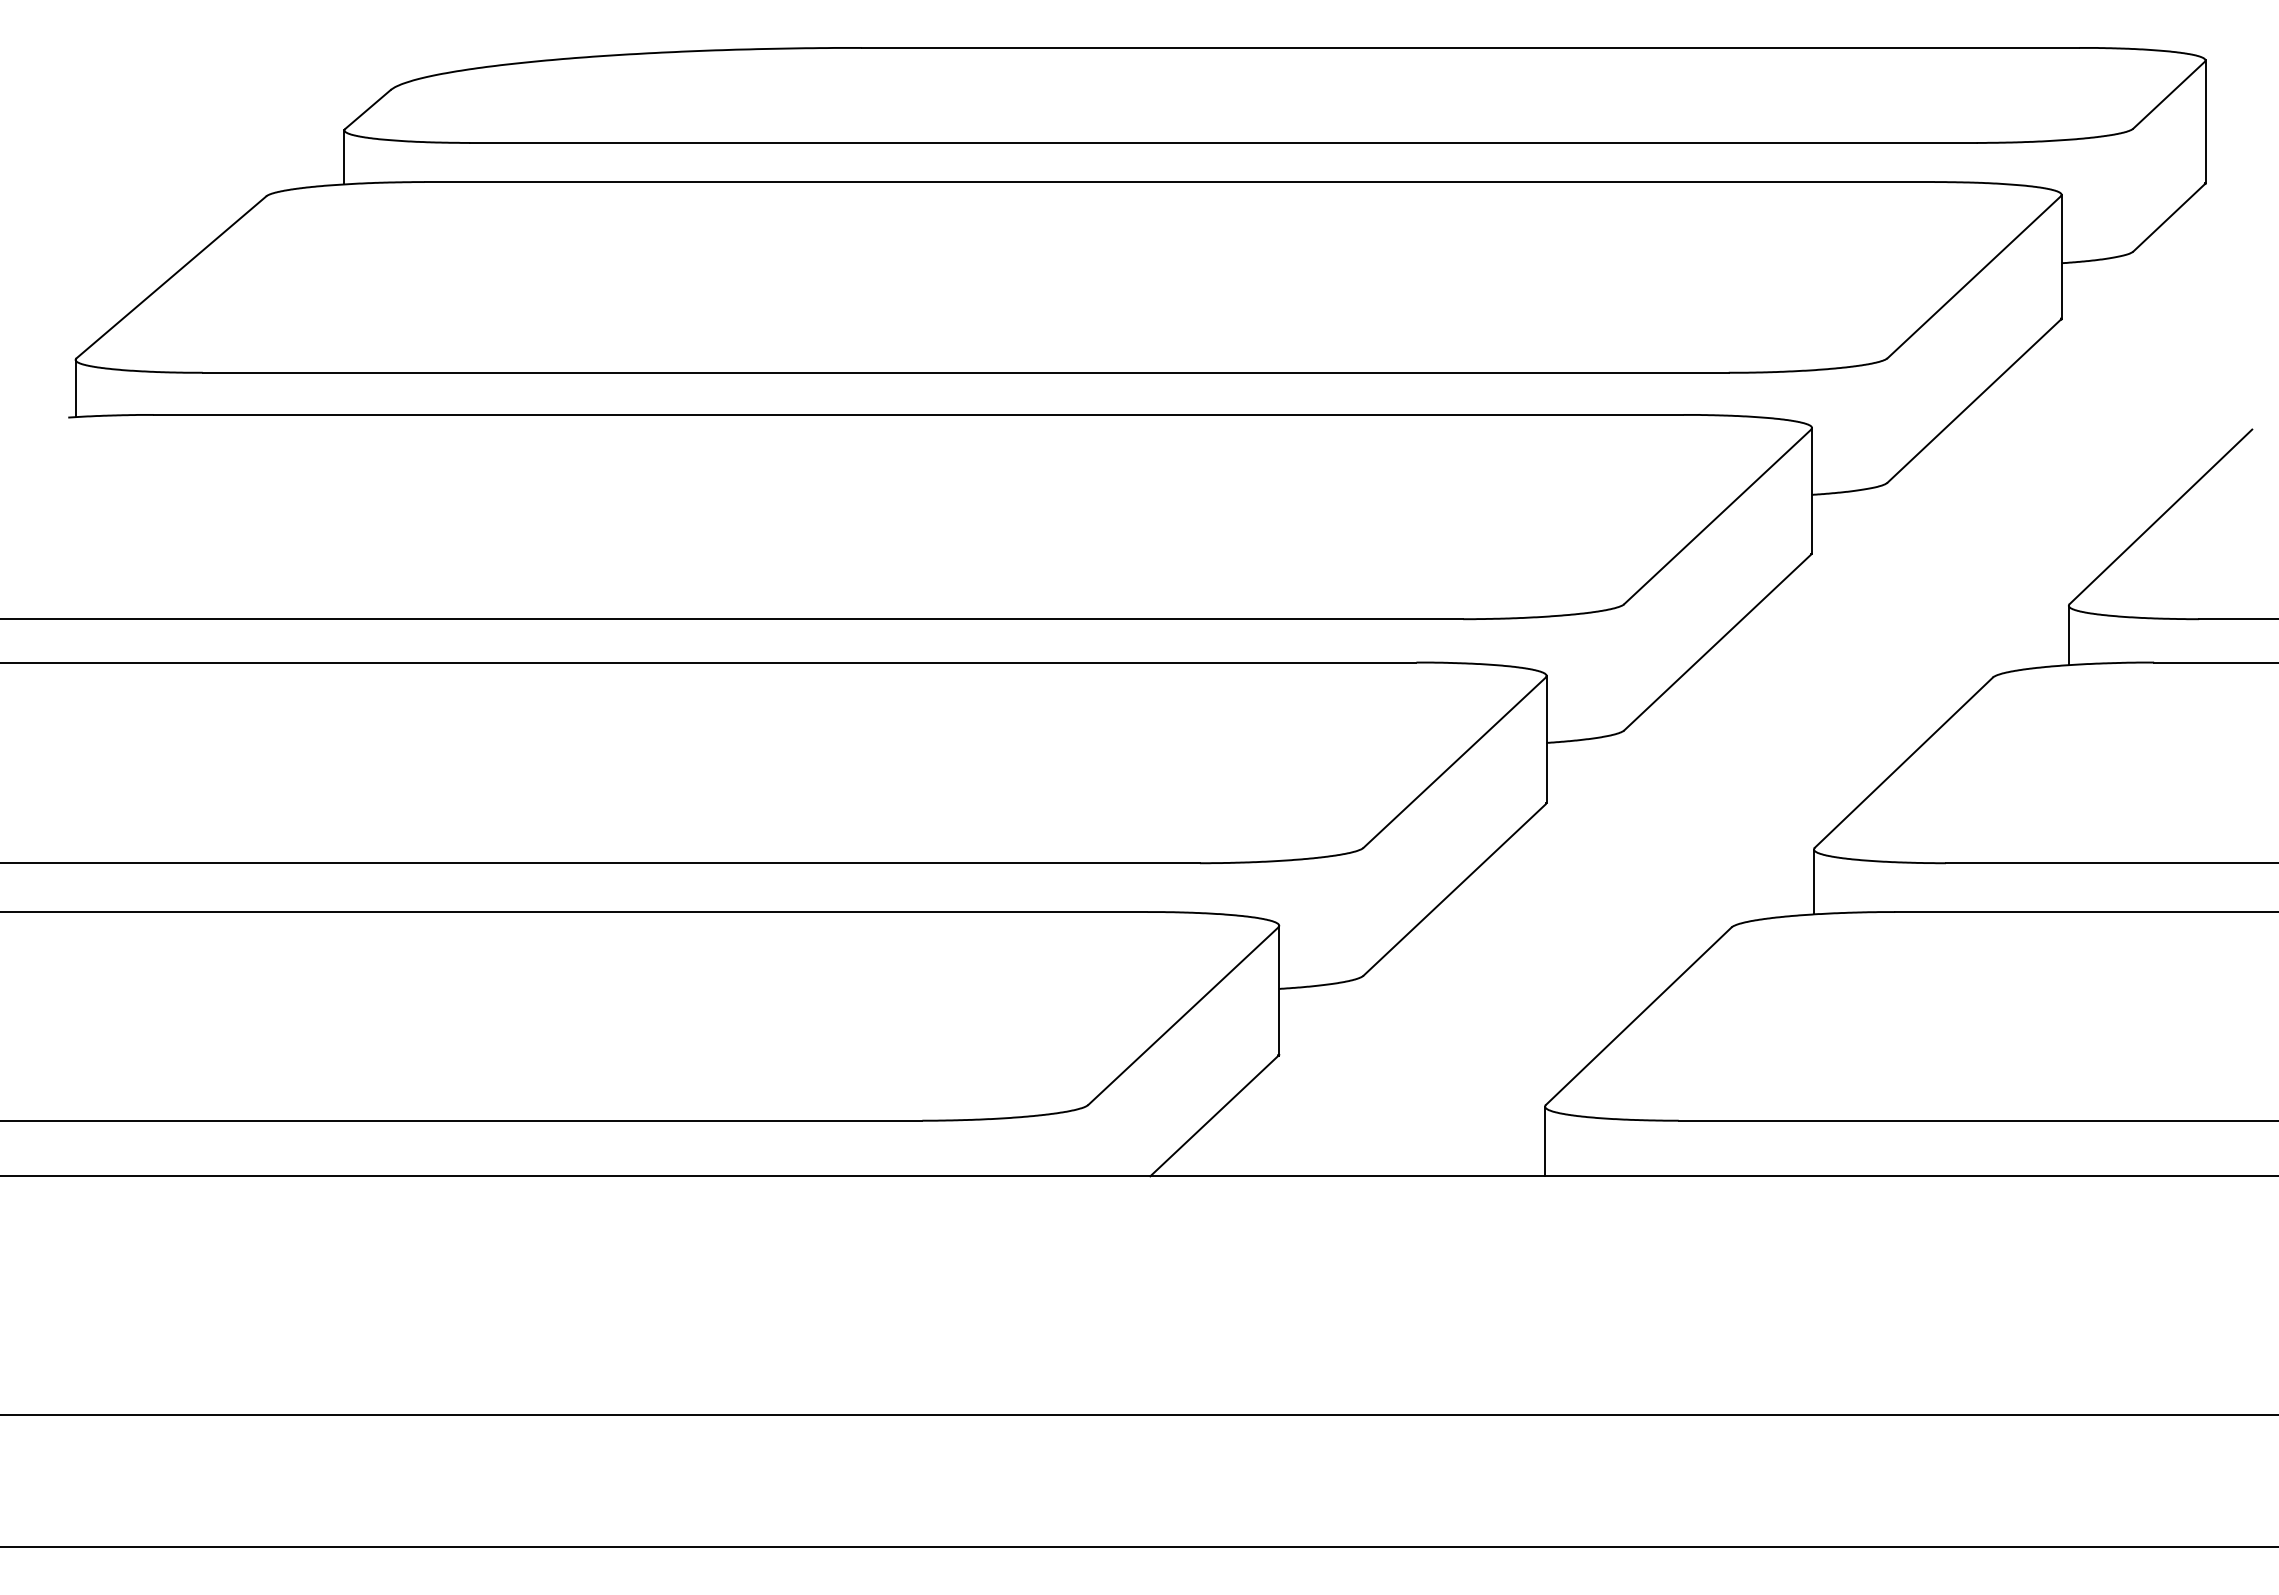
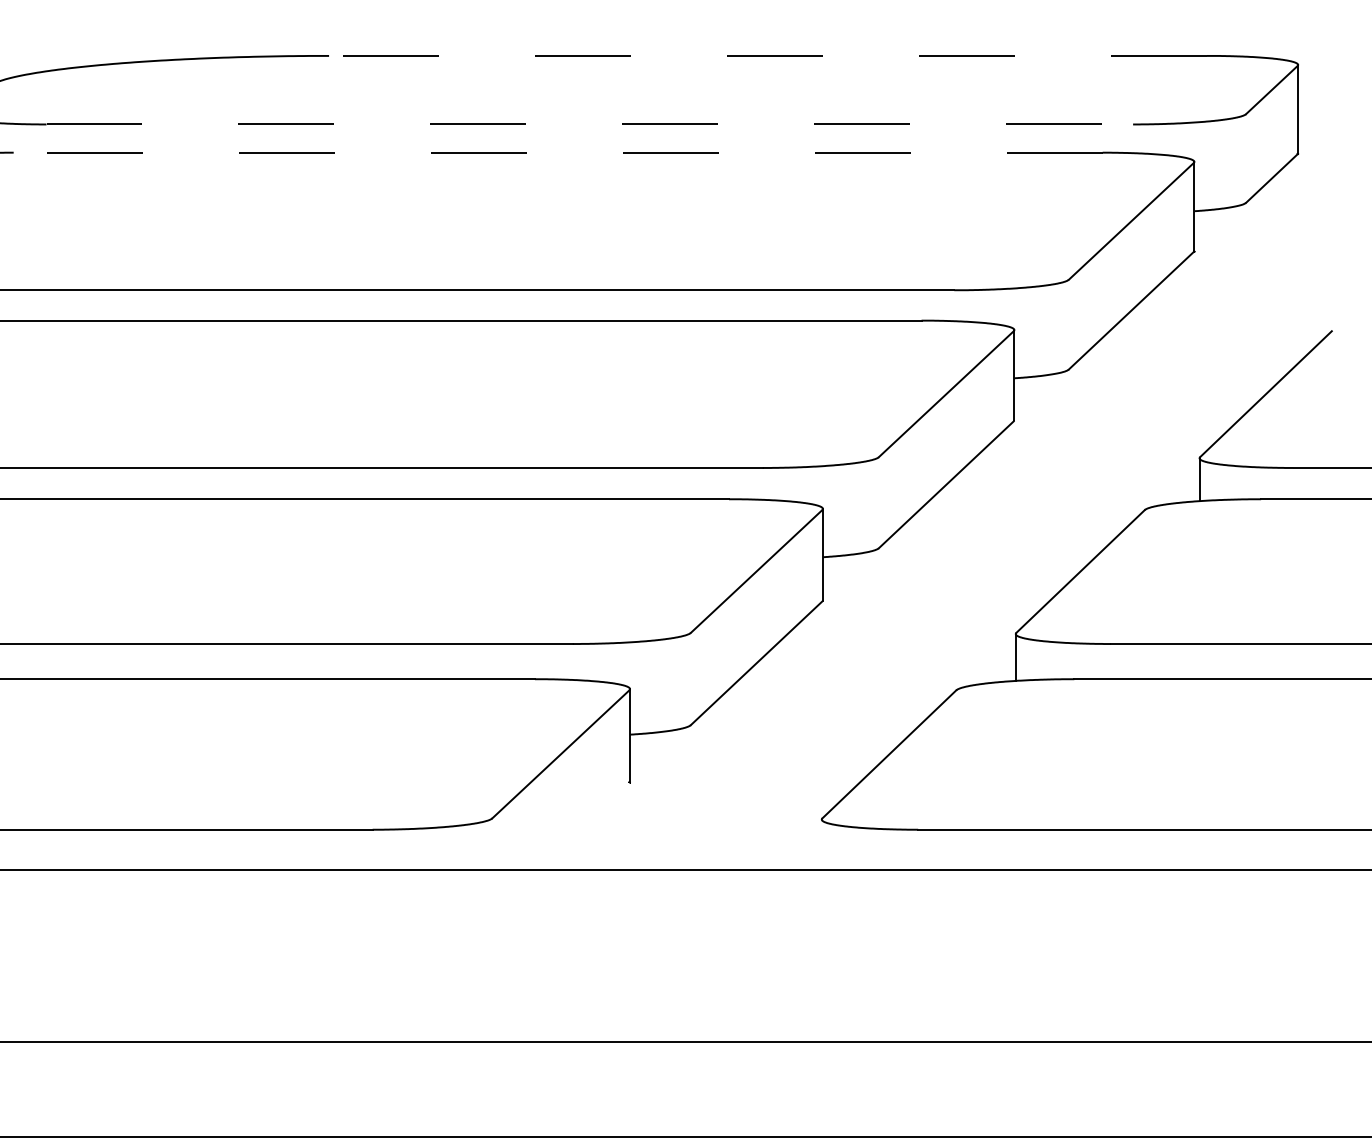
line: (1470, 47) -> (768, 55), solid -> dashed
line: (1223, 142) -> (589, 124), solid -> dashed
line: (1179, 182) -> (558, 152), solid -> dashed
line: (1214, 1115) -> (583, 825), removed
line: (1545, 1141) -> (822, 844), removed

